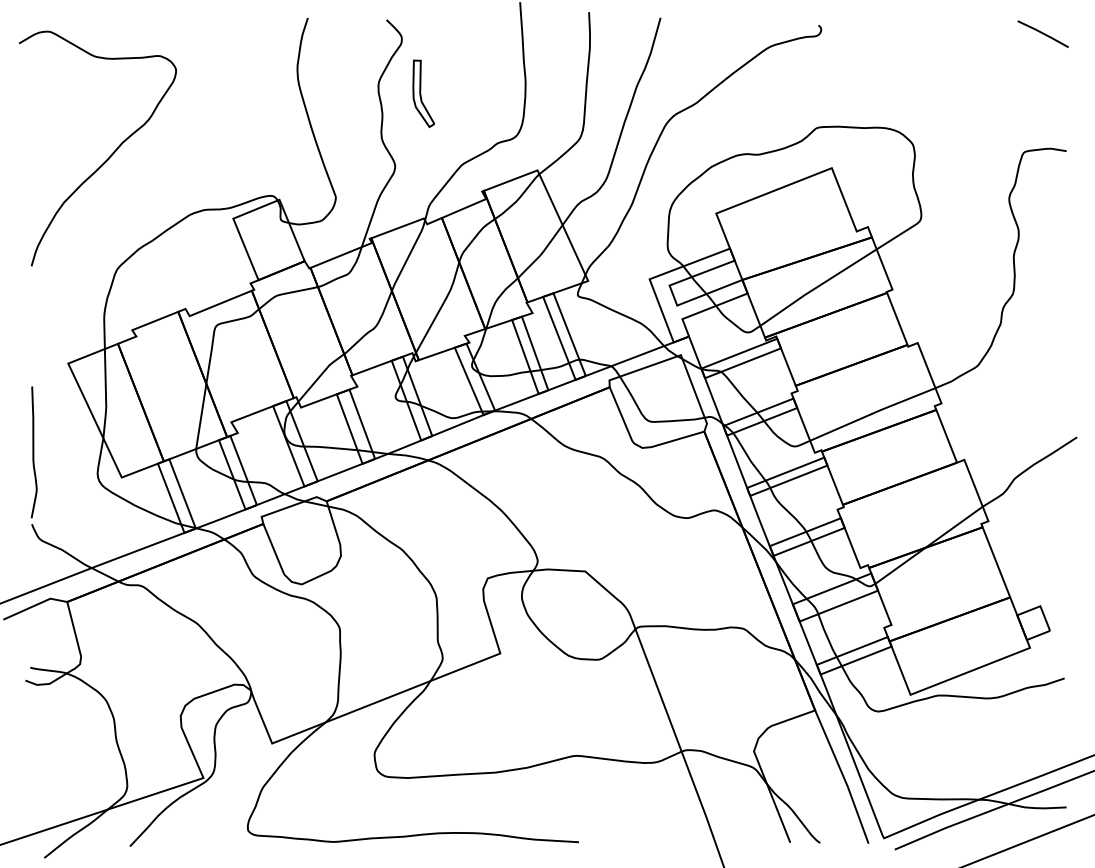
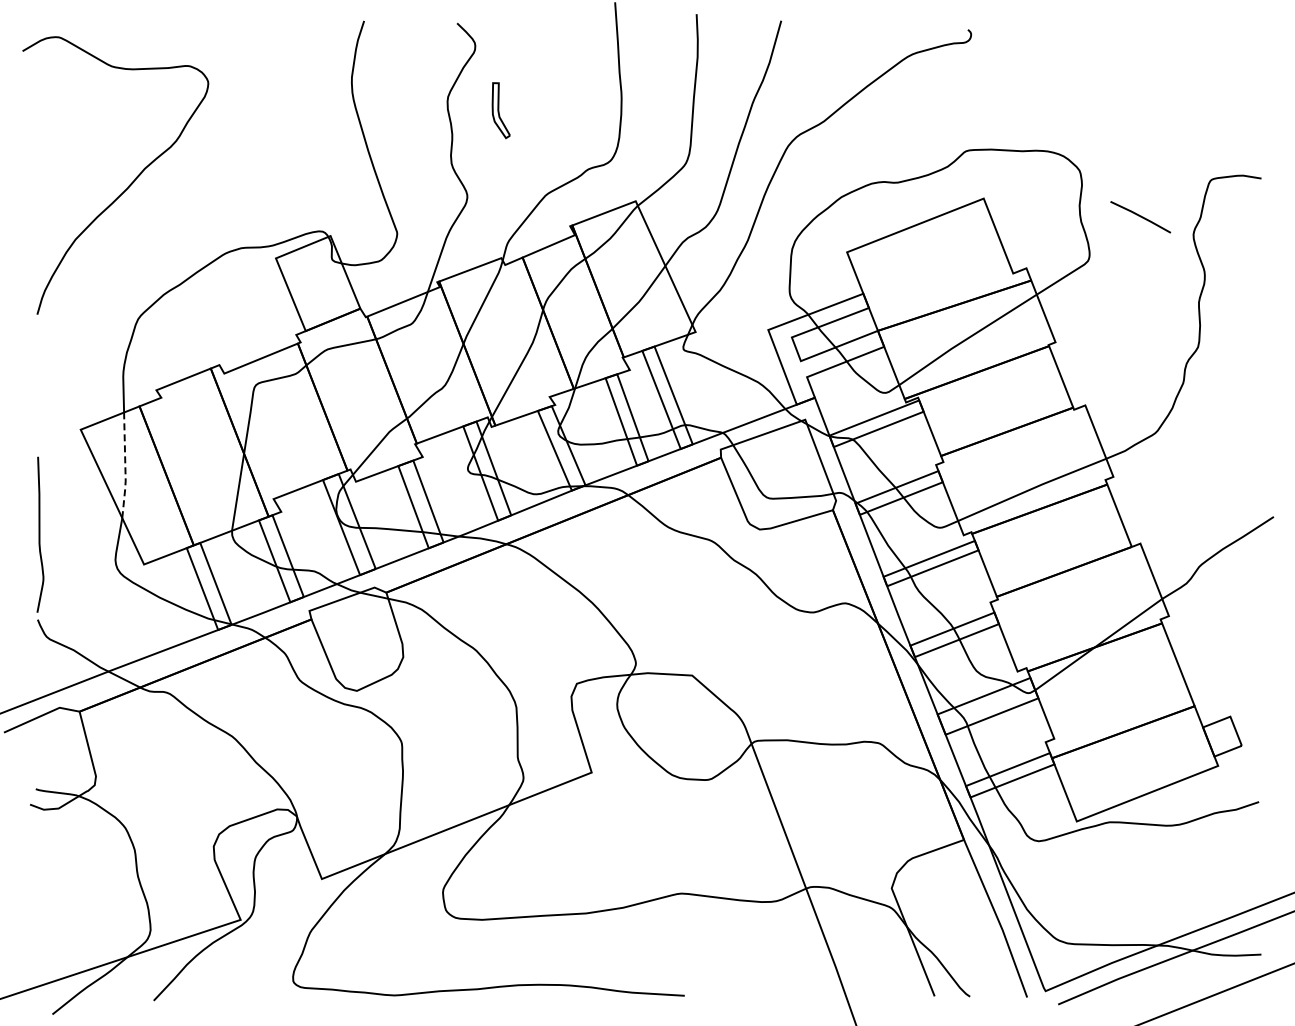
line: (1043, 34) -> (1140, 217), moved
part: (424, 93) -> (501, 110), size x0.7
line: (106, 394) -> (125, 466), solid -> dashed

